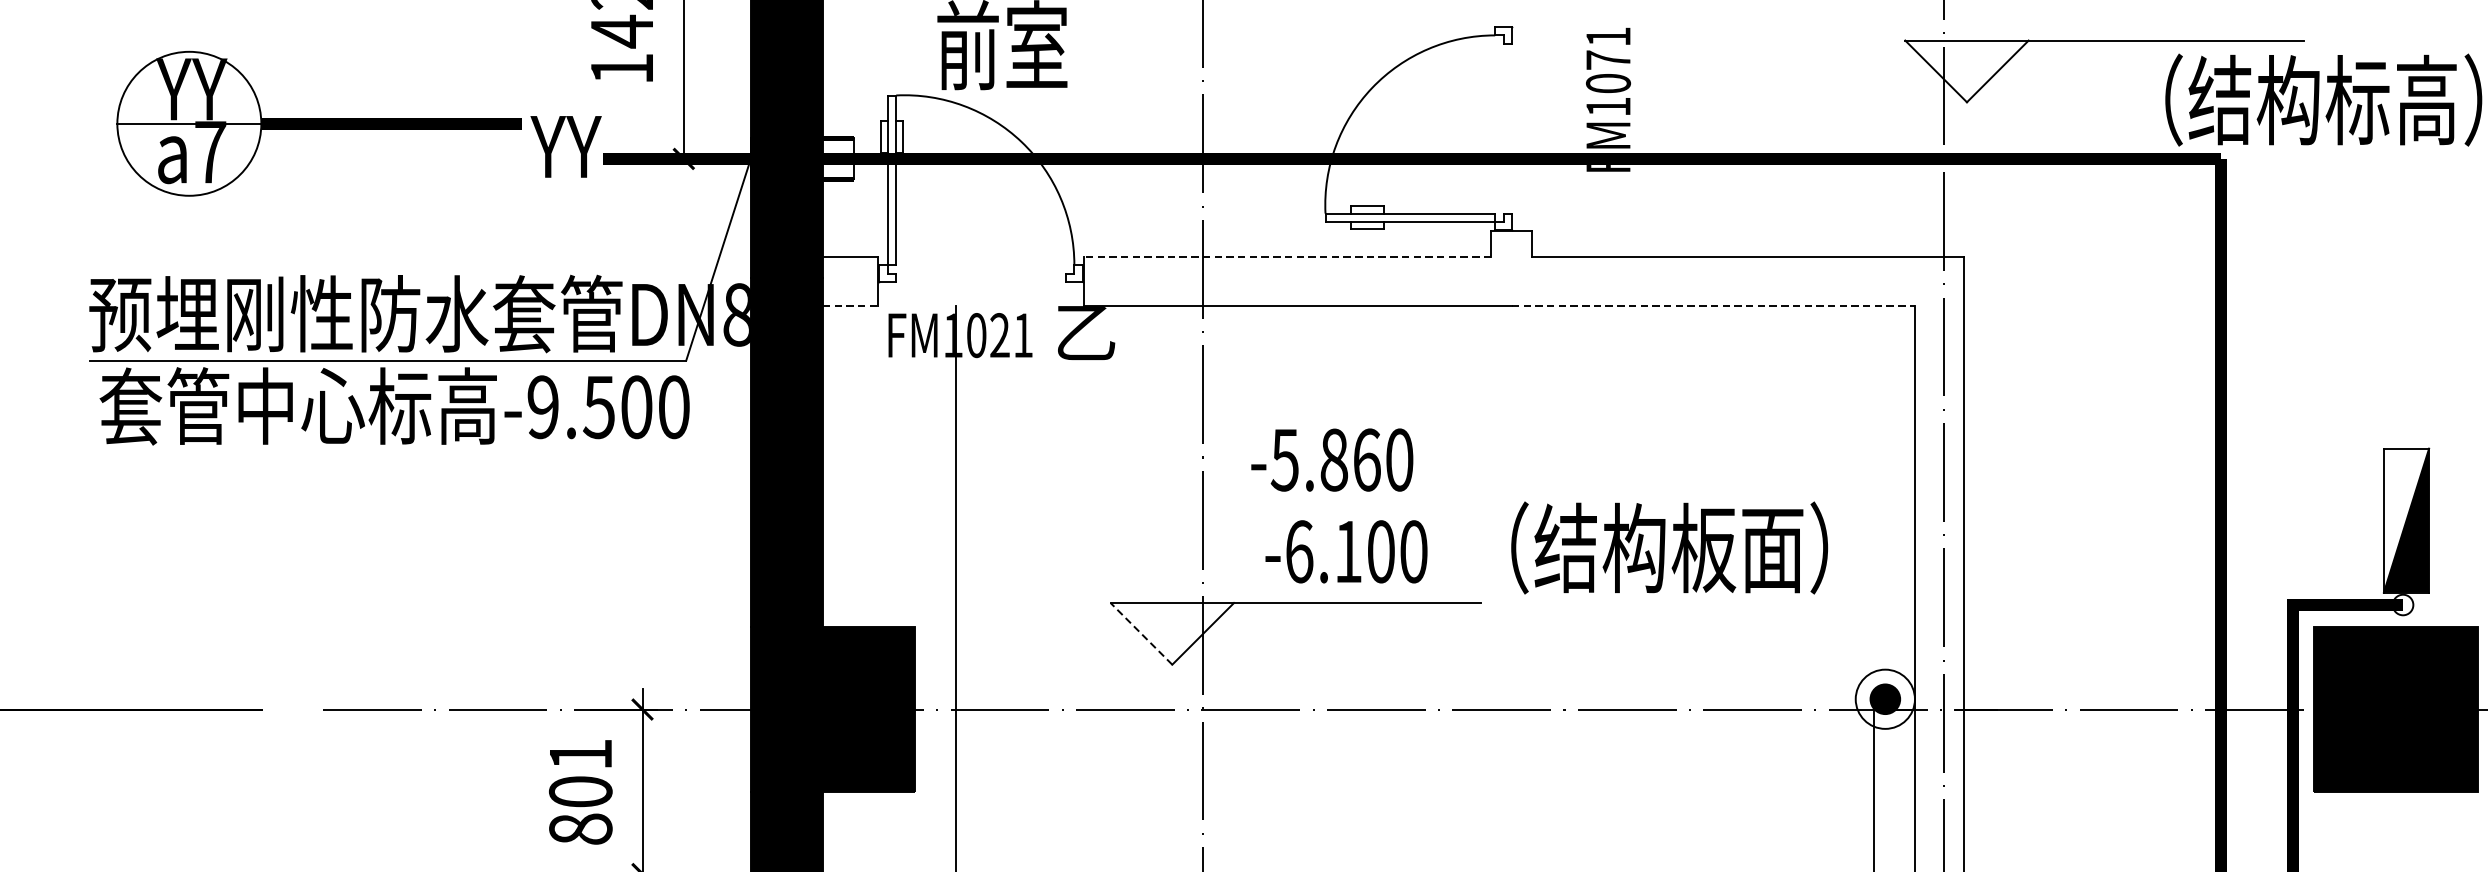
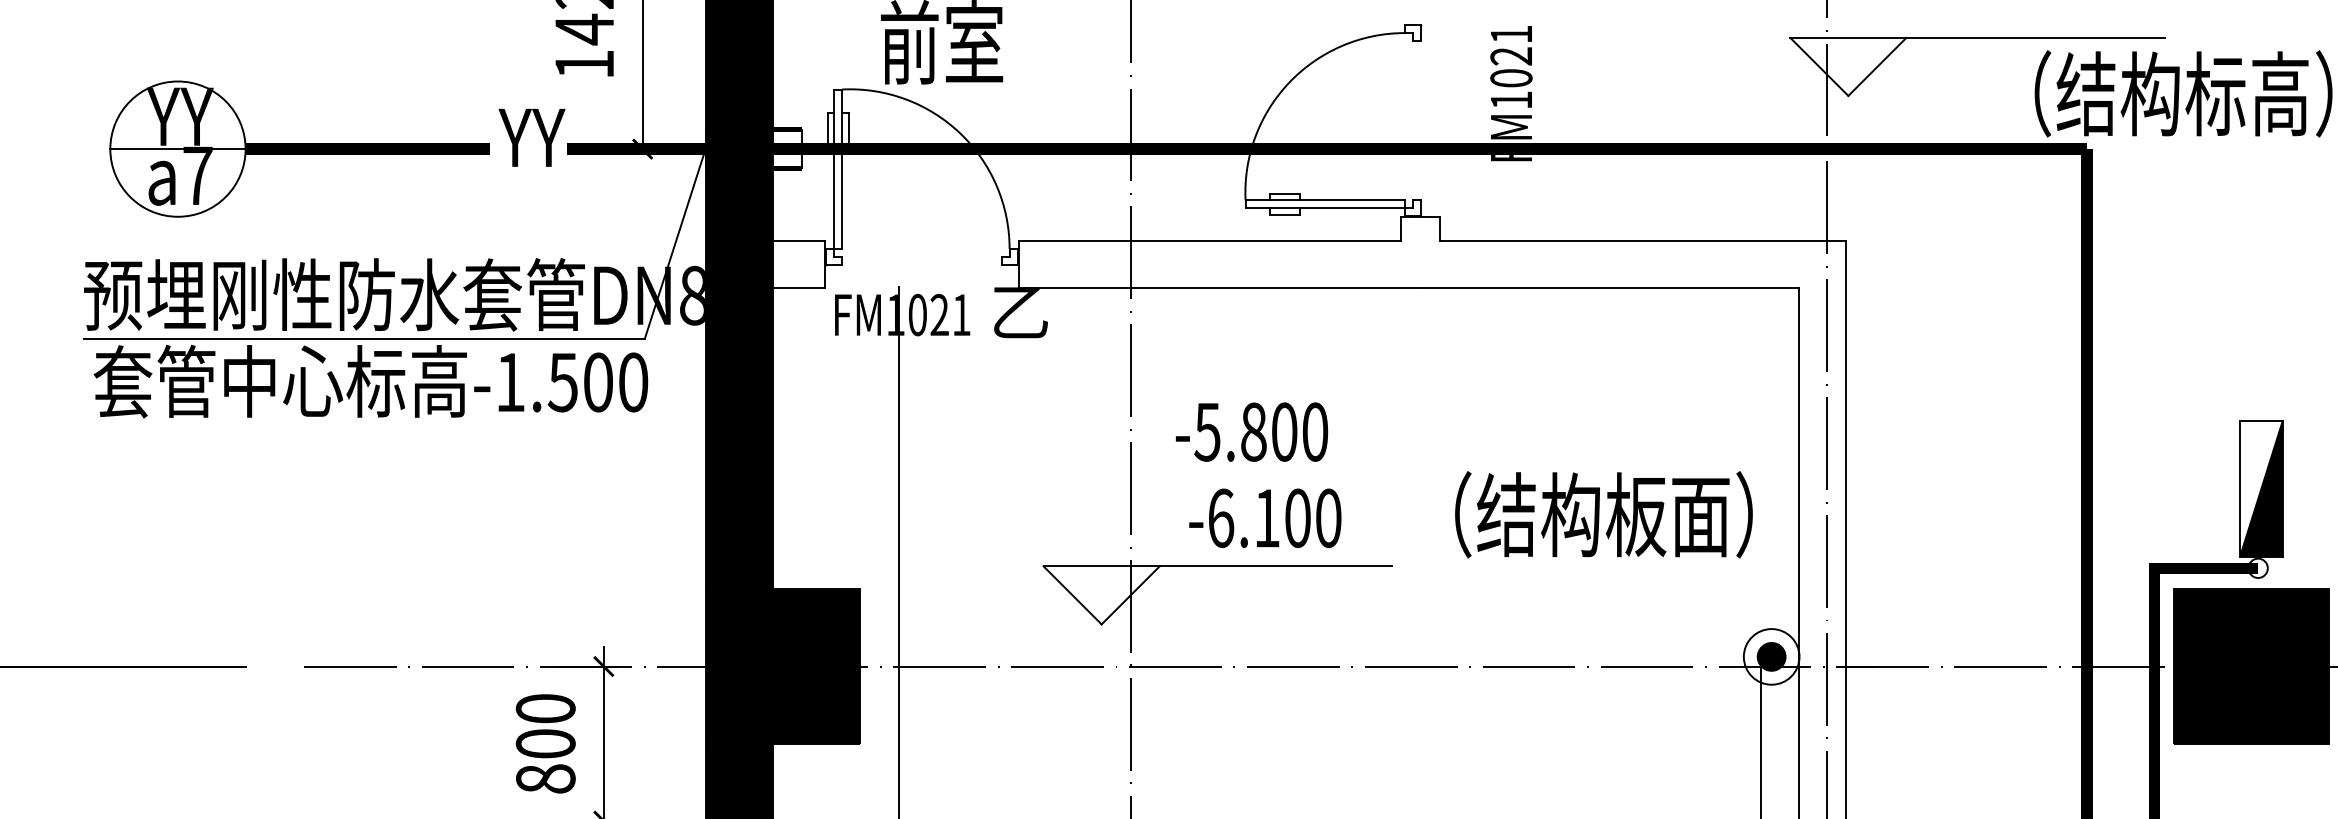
text: (1607, 60) -> (1510, 56), FM1071 -> FM1021
part: (318, 123) -> (299, 148), moved
line: (1287, 257) -> (1209, 241), dashed -> solid
line: (850, 306) -> (799, 287), dashed -> solid
line: (1713, 306) -> (1610, 287), dashed -> solid
text: (543, 407) -> (510, 382), -9.500 -> -1.500
text: (1366, 459) -> (1284, 431), -5.860 -> -5.800
text: (1669, 547) -> (1603, 514), moved
line: (1141, 633) -> (1072, 595), dashed -> solid
text: (580, 754) -> (545, 708), 801 -> 800

